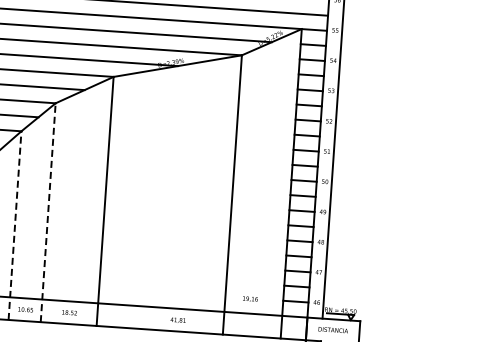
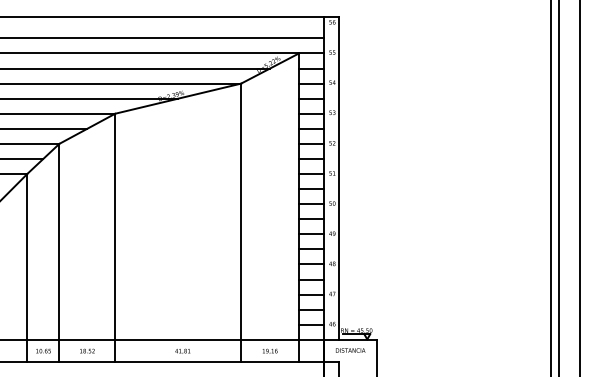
line: (48, 212) -> (59, 252), dashed -> solid
line: (15, 224) -> (27, 267), dashed -> solid
text: (249, 298) -> (269, 350), moved
text: (177, 319) -> (182, 350), moved

